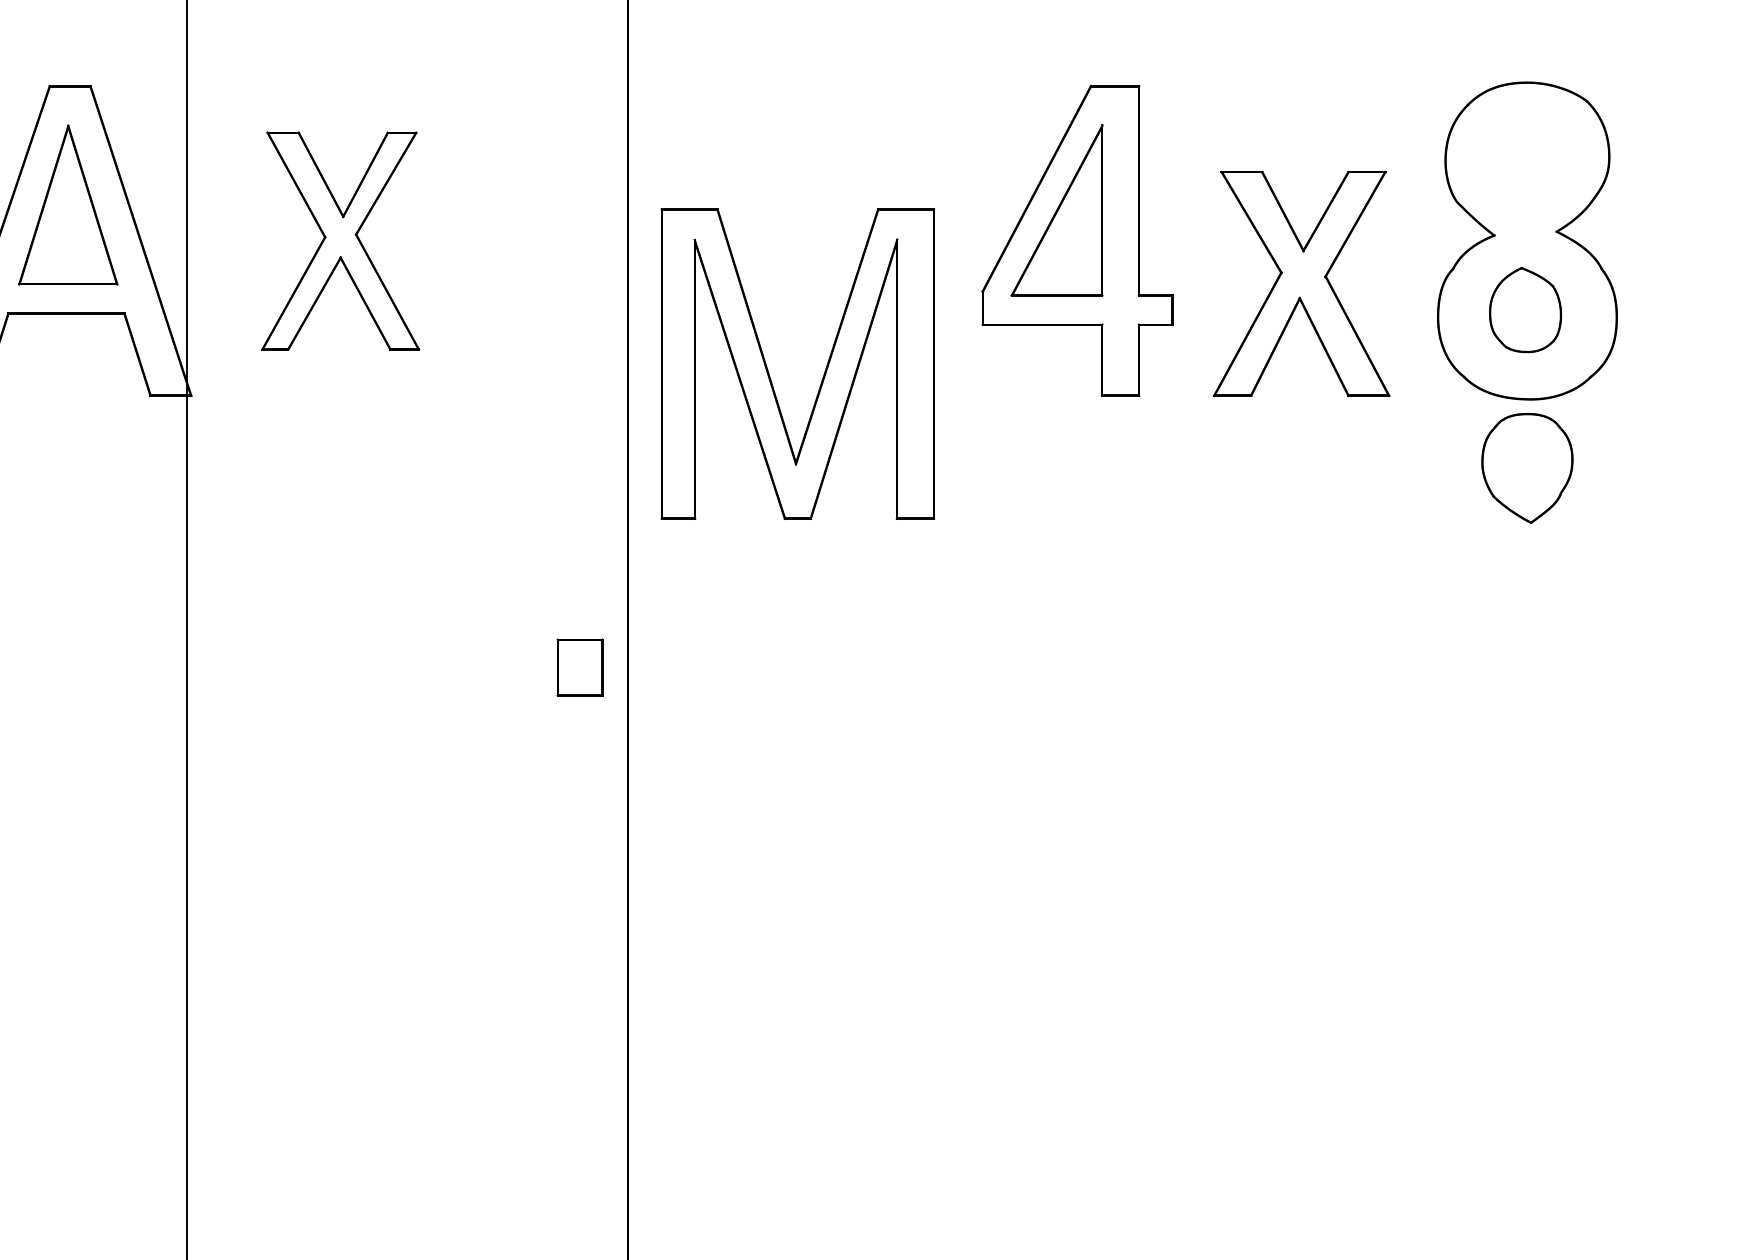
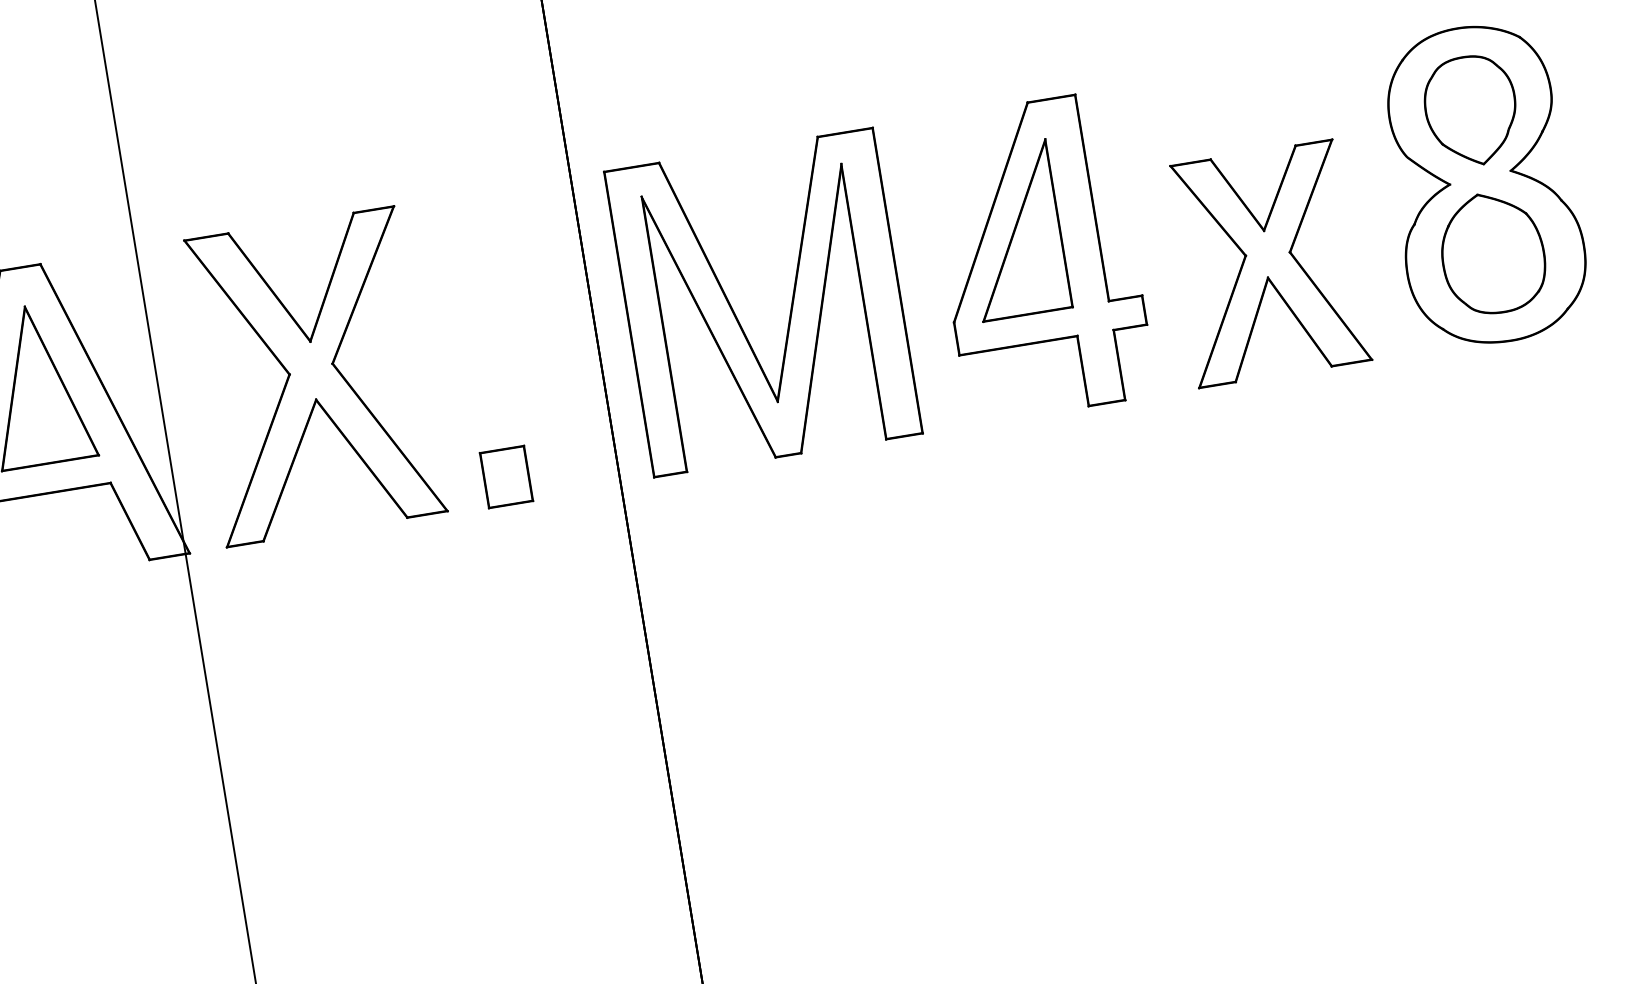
part: (340, 241) -> (312, 376), size x1.43
part: (1525, 309) -> (1492, 252), size x1.43
part: (824, 371) -> (790, 305), moved
part: (1527, 468) -> (1471, 111), moved
part: (579, 667) -> (505, 476), moved

